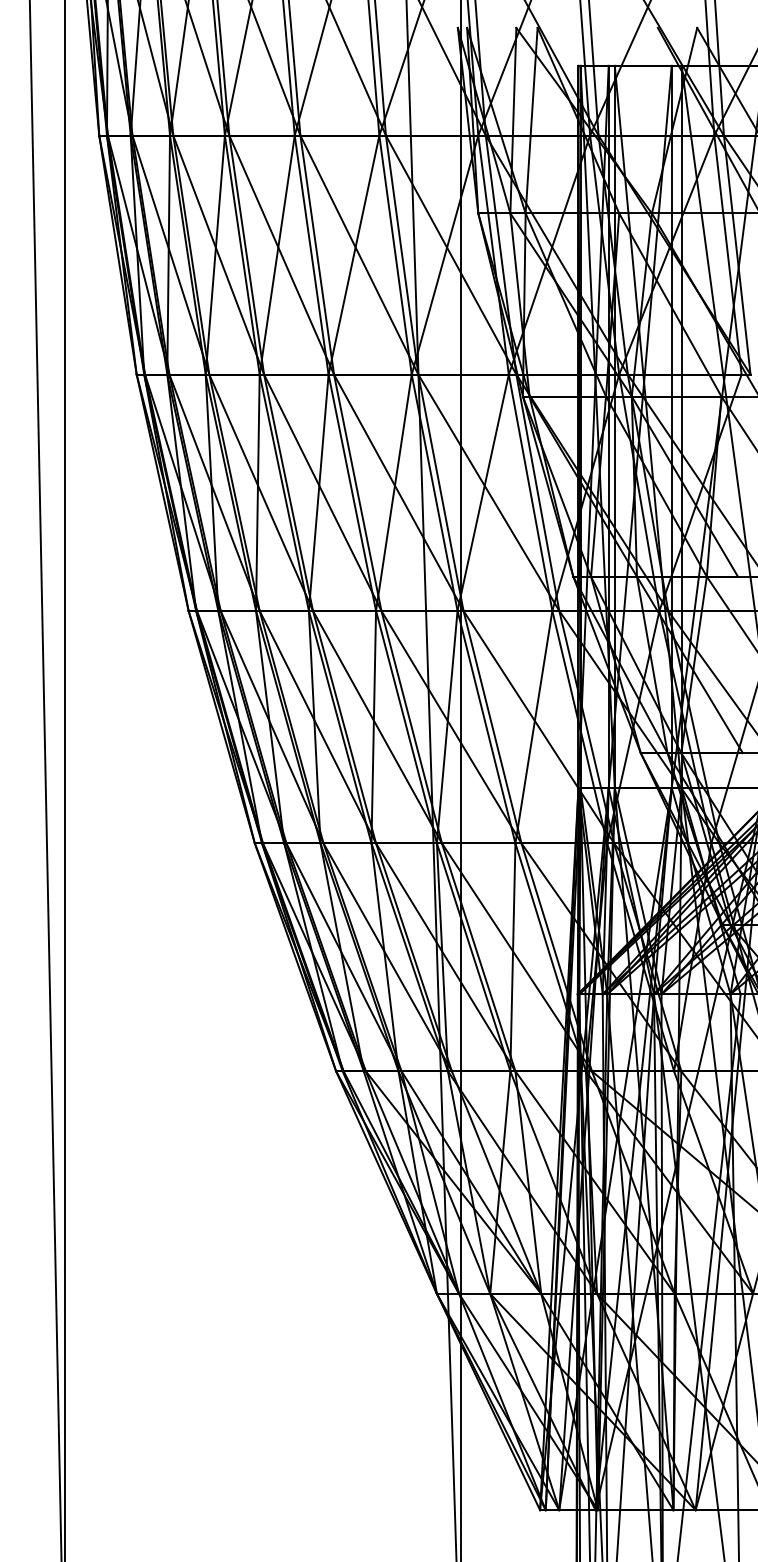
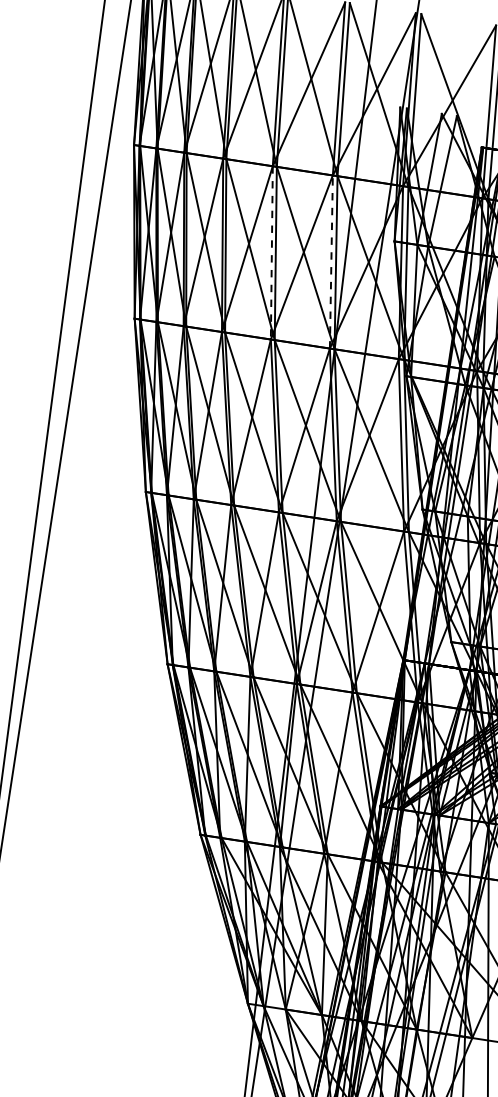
line: (311, 255) -> (271, 253), solid -> dashed
line: (395, 255) -> (331, 262), solid -> dashed

